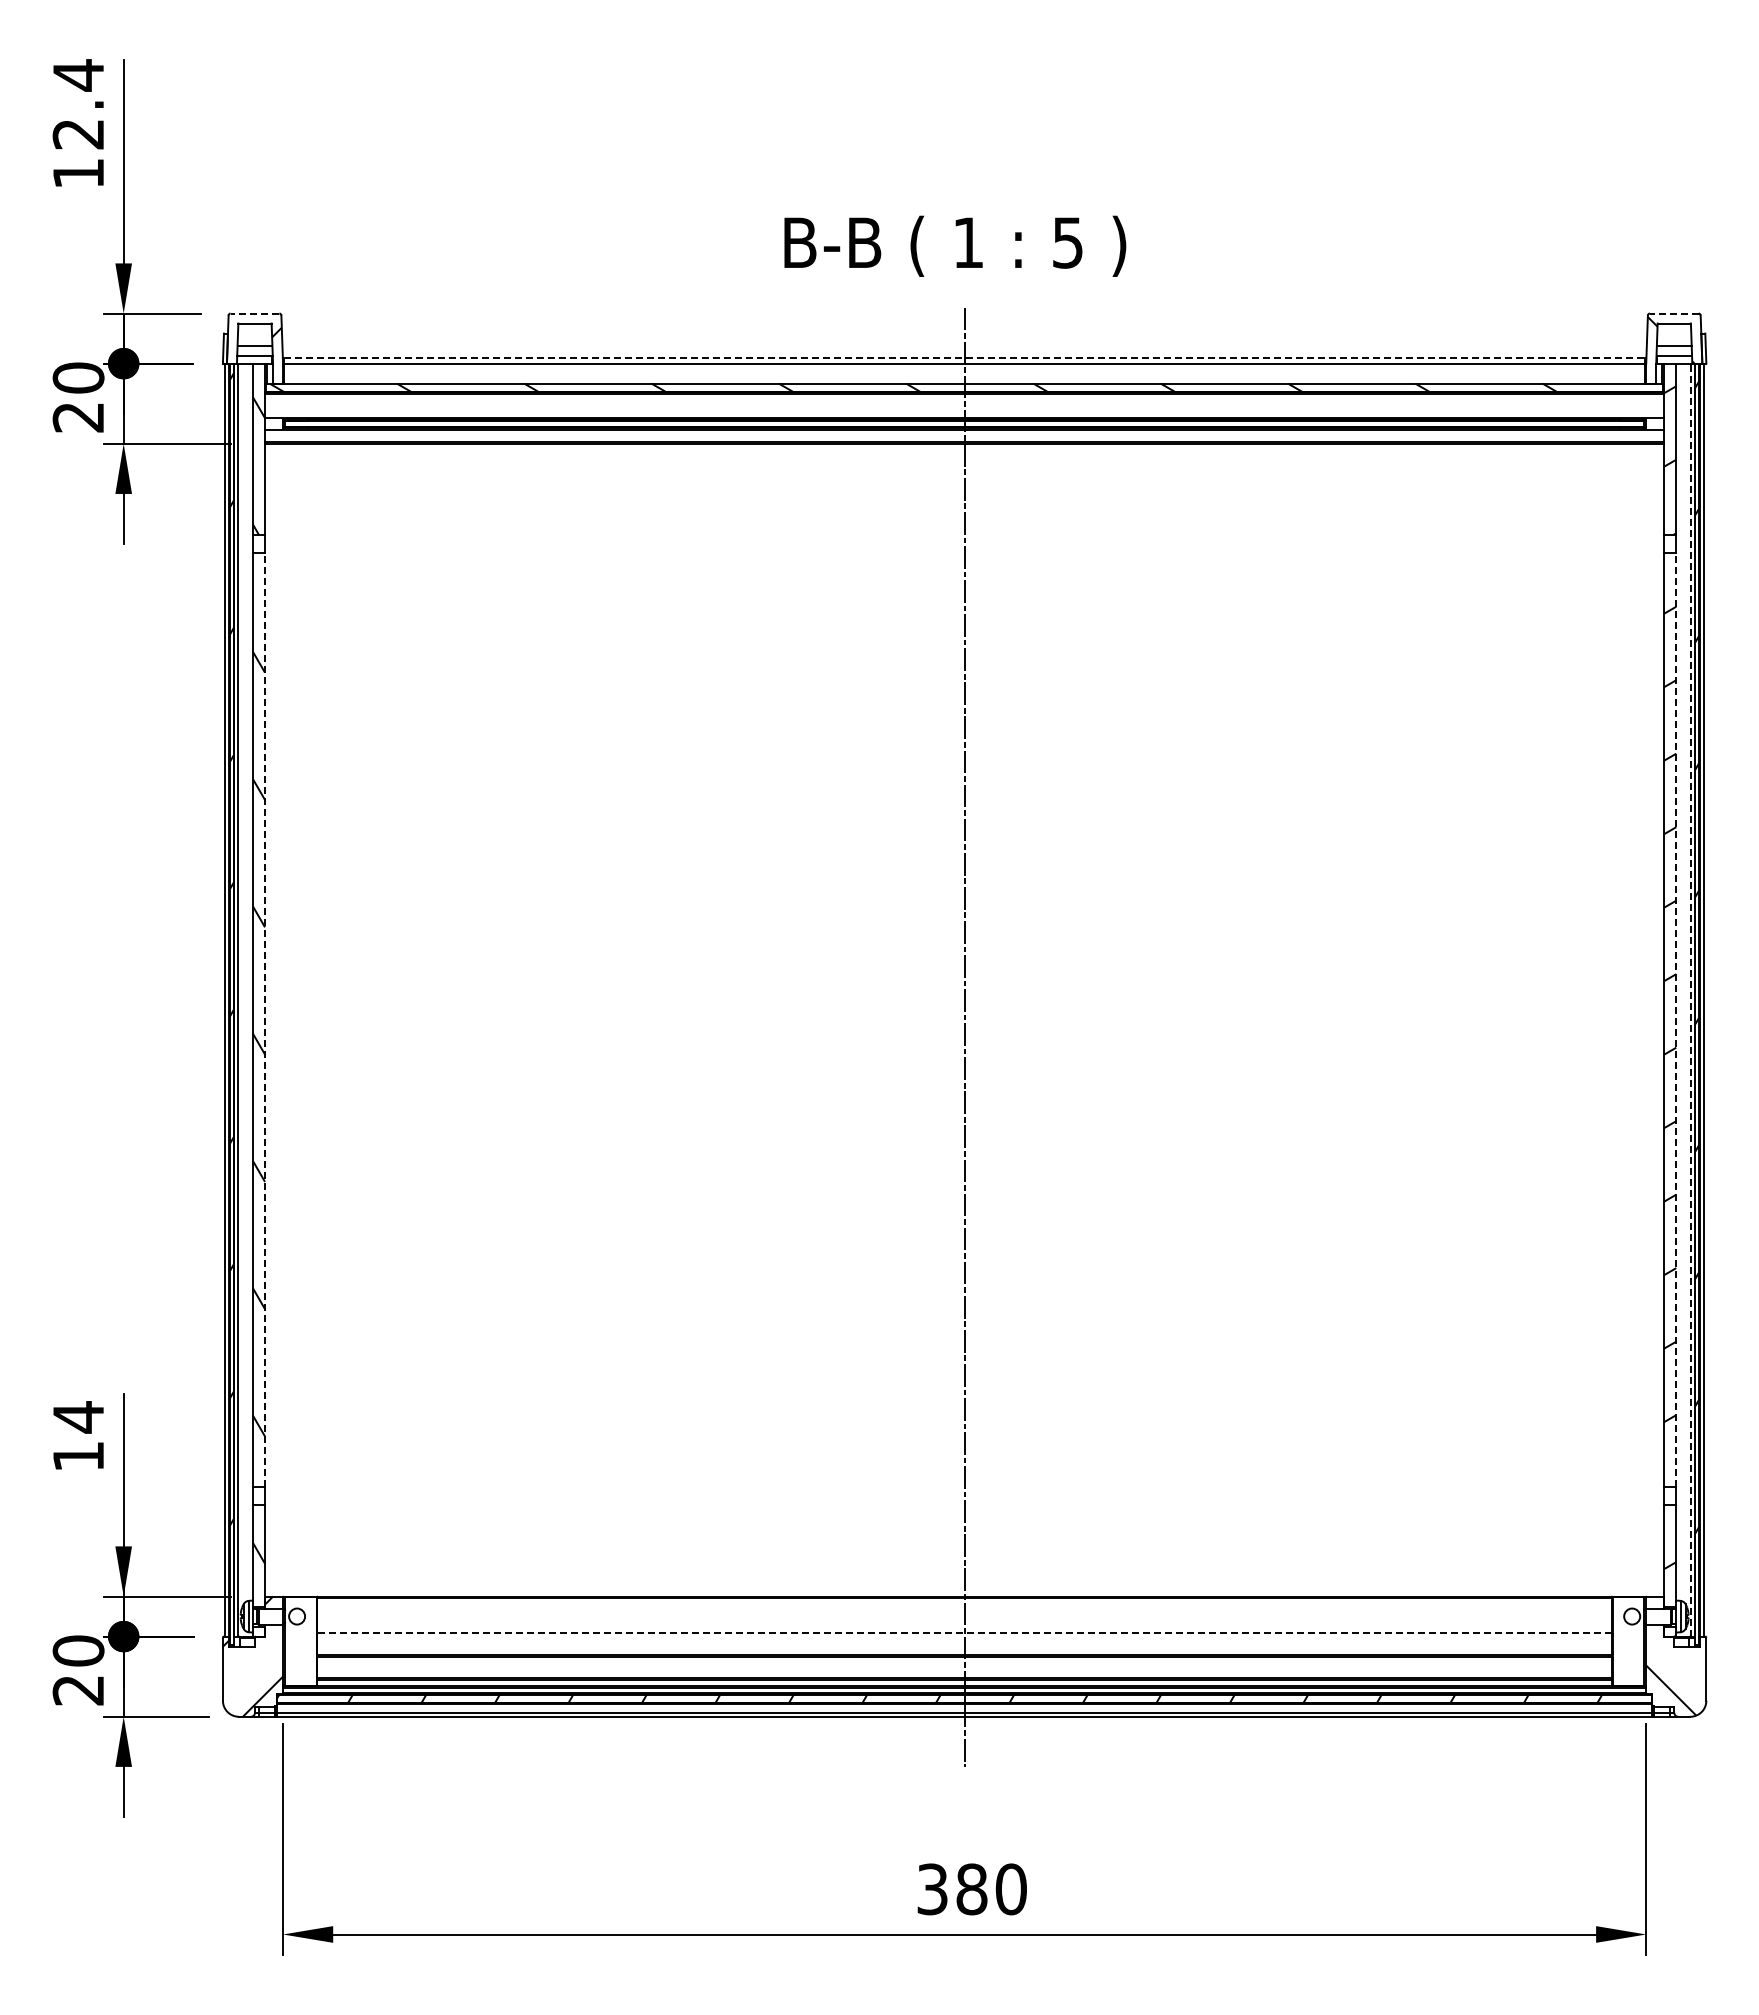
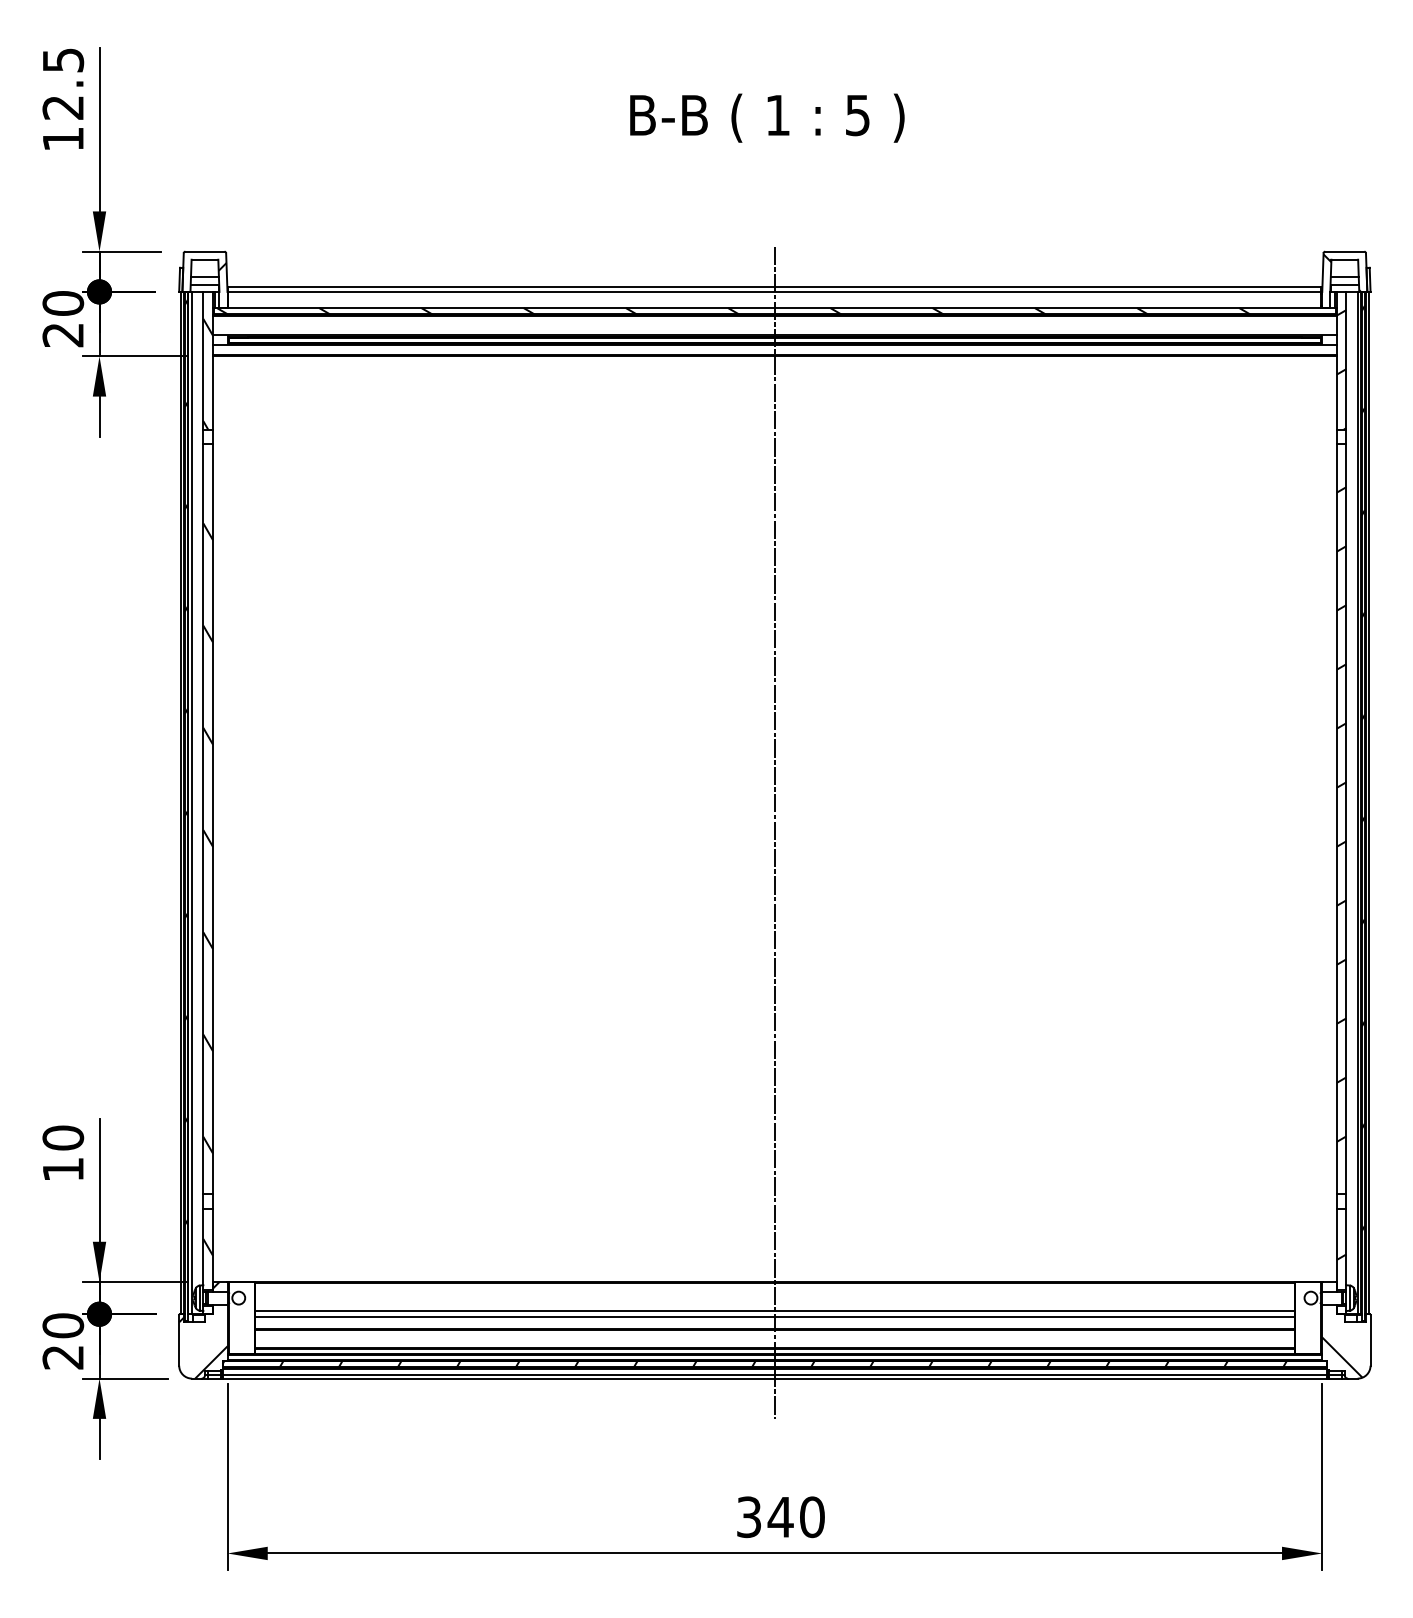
text: (78, 75) -> (63, 60), 12.4 -> 12.5
text: (955, 245) -> (767, 117), moved
line: (254, 313) -> (204, 251), dashed -> solid
line: (1673, 313) -> (1344, 251), dashed -> solid
line: (964, 357) -> (774, 286), dashed -> solid
line: (1690, 999) -> (1357, 802), dashed -> solid
line: (265, 1019) -> (213, 818), dashed -> solid
line: (1676, 1019) -> (1346, 818), dashed -> solid
text: (78, 1417) -> (63, 1138), 14 -> 10
line: (964, 1632) -> (774, 1310), dashed -> solid
line: (964, 1640) -> (774, 1317), added
text: (971, 1889) -> (780, 1517), 380 -> 340

